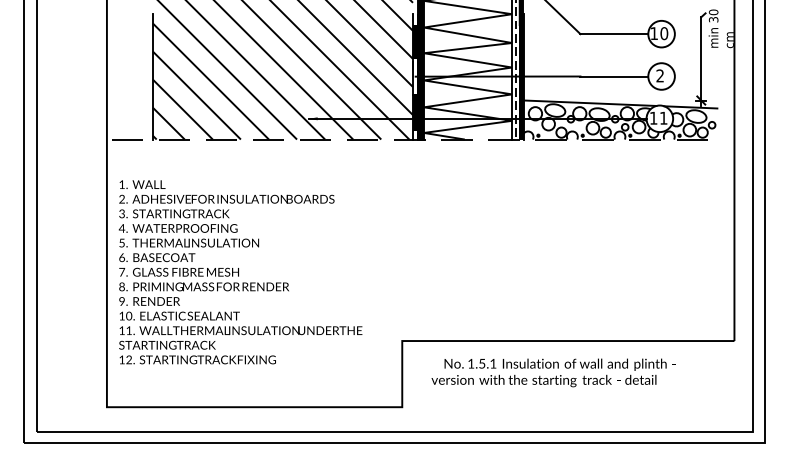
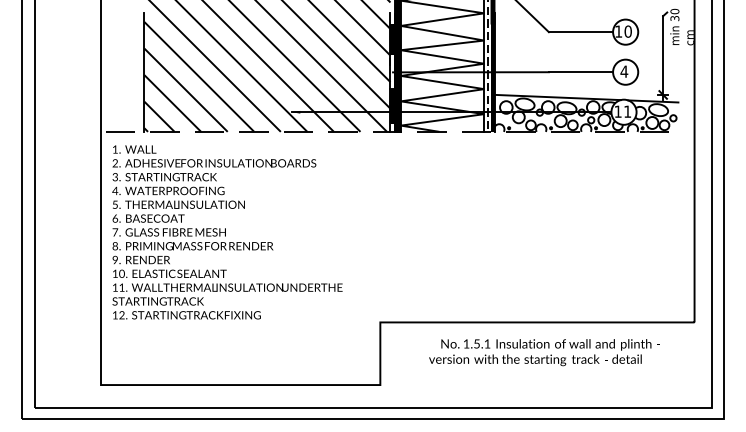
text: (660, 75) -> (624, 71), 2 -> 4
text: (240, 272) -> (227, 232), moved
text: (553, 372) -> (544, 352), moved

